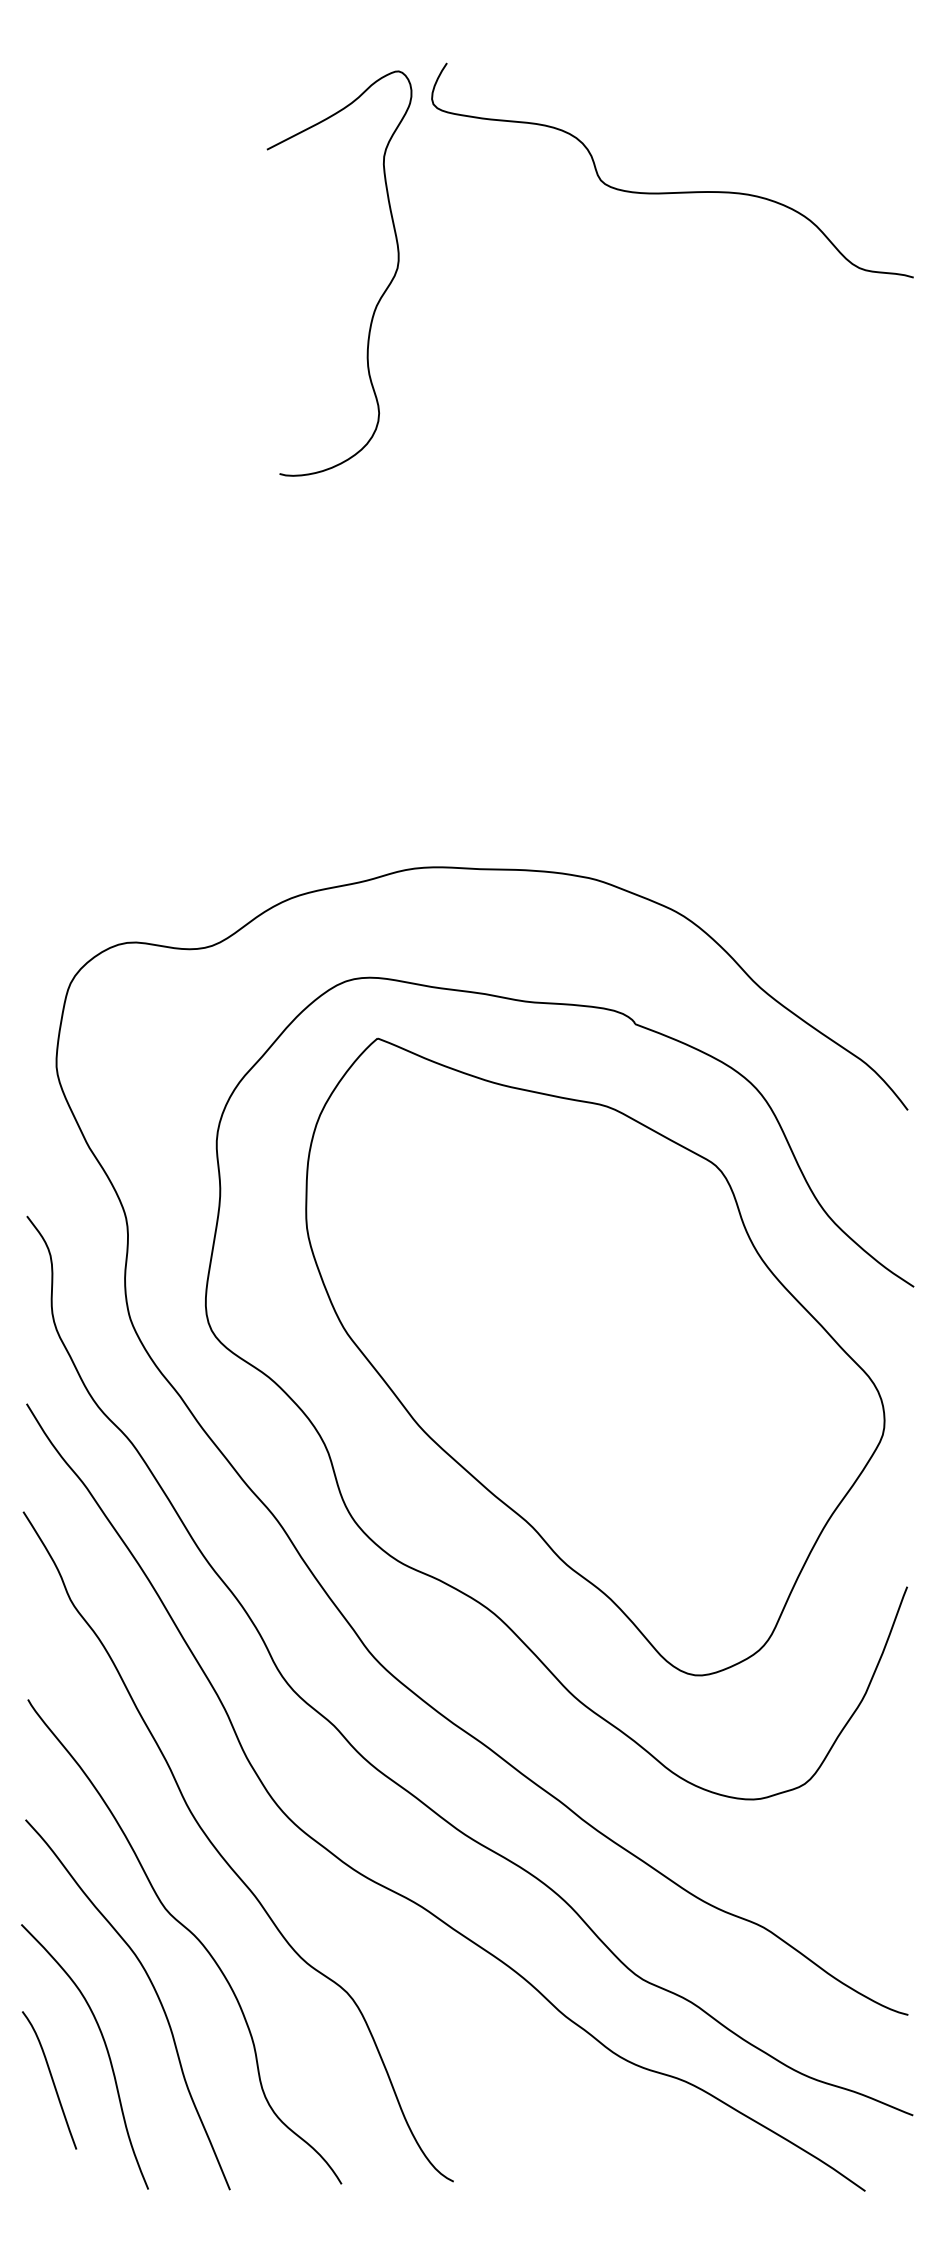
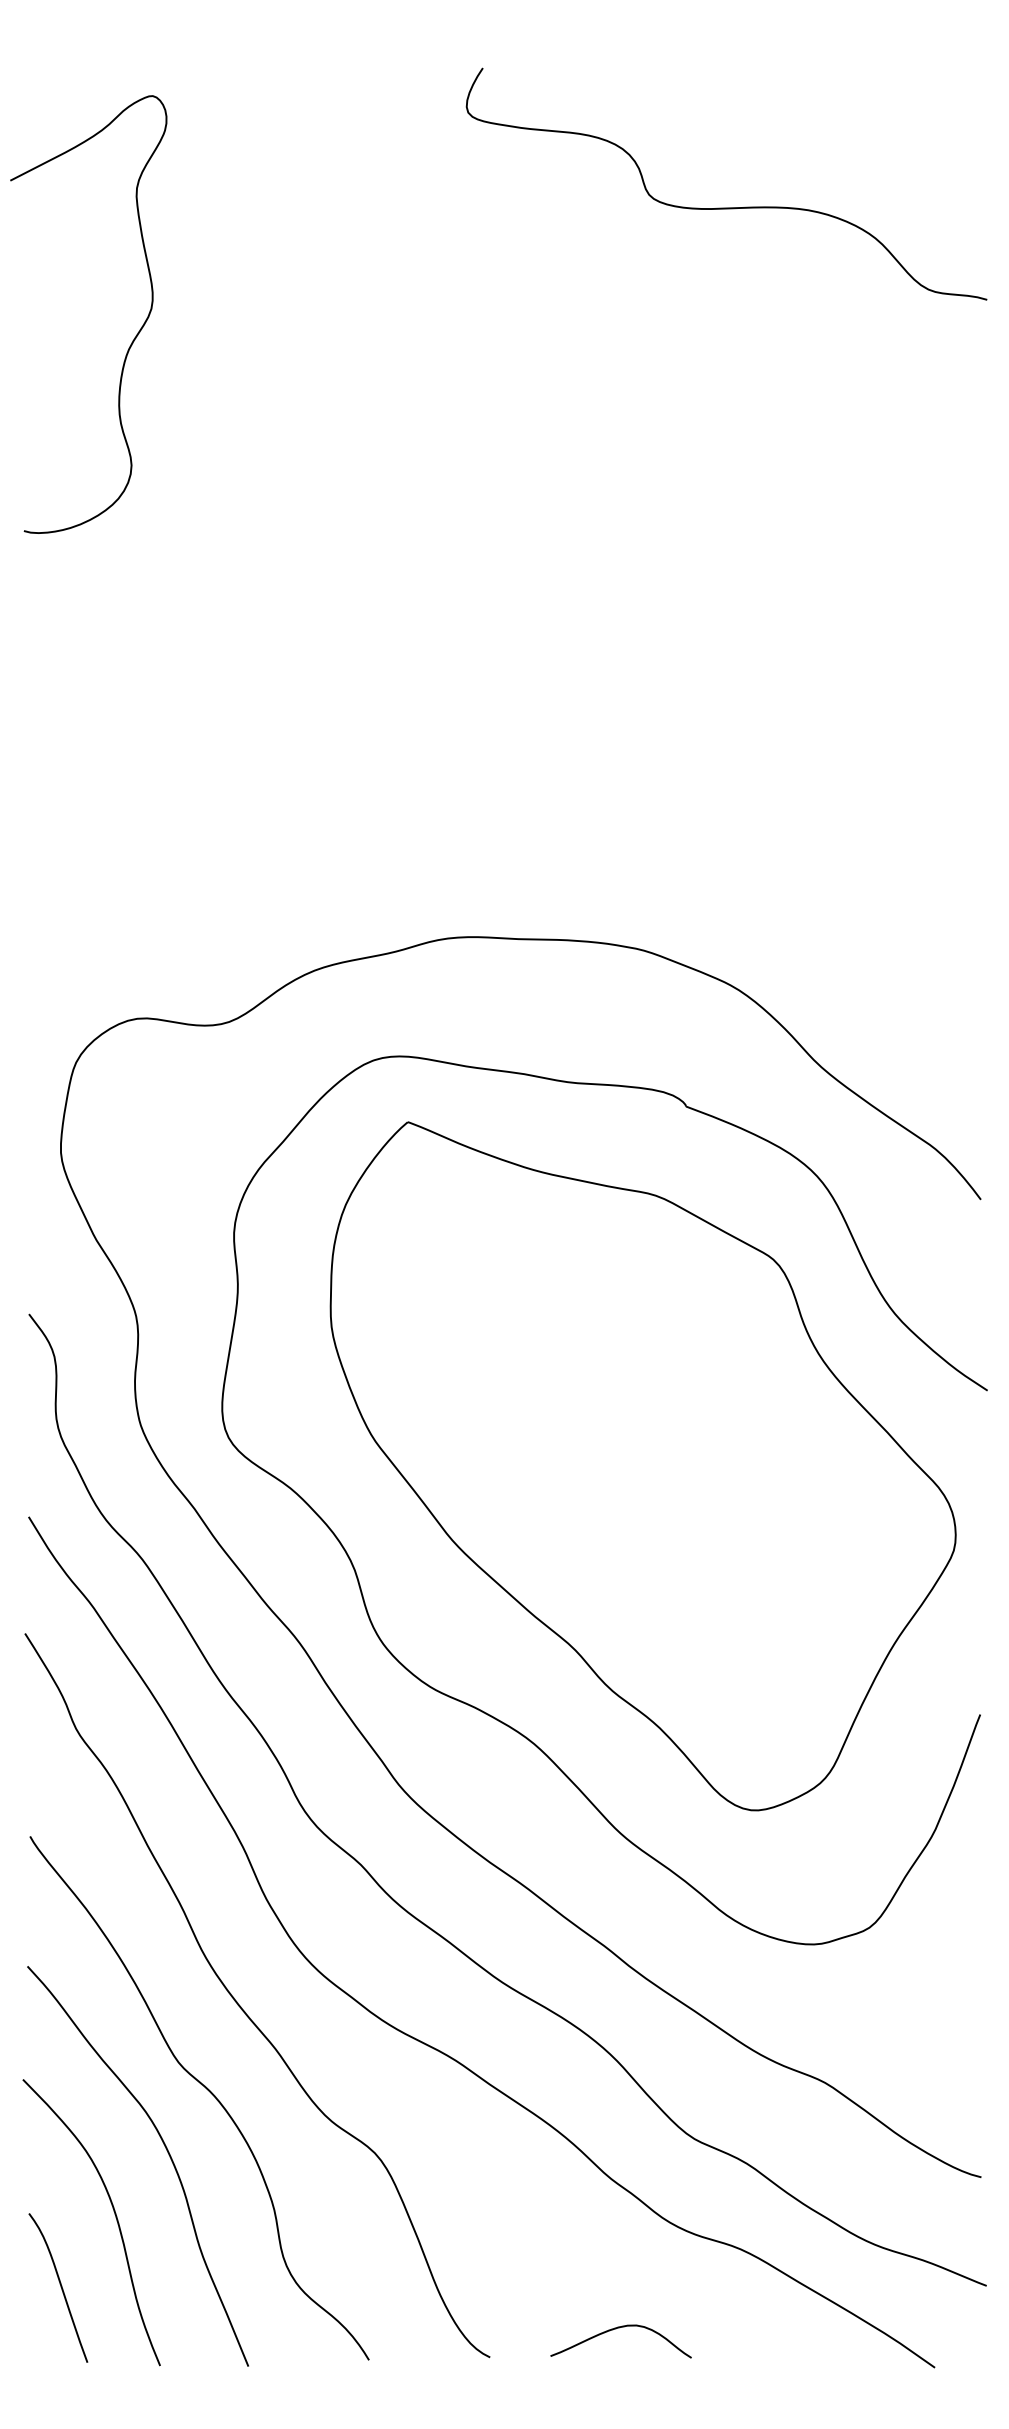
curve: (380, 297) -> (132, 340), moved
curve: (51, 2079) -> (60, 2287), moved
curve: (570, 2155) -> (616, 2329), added

